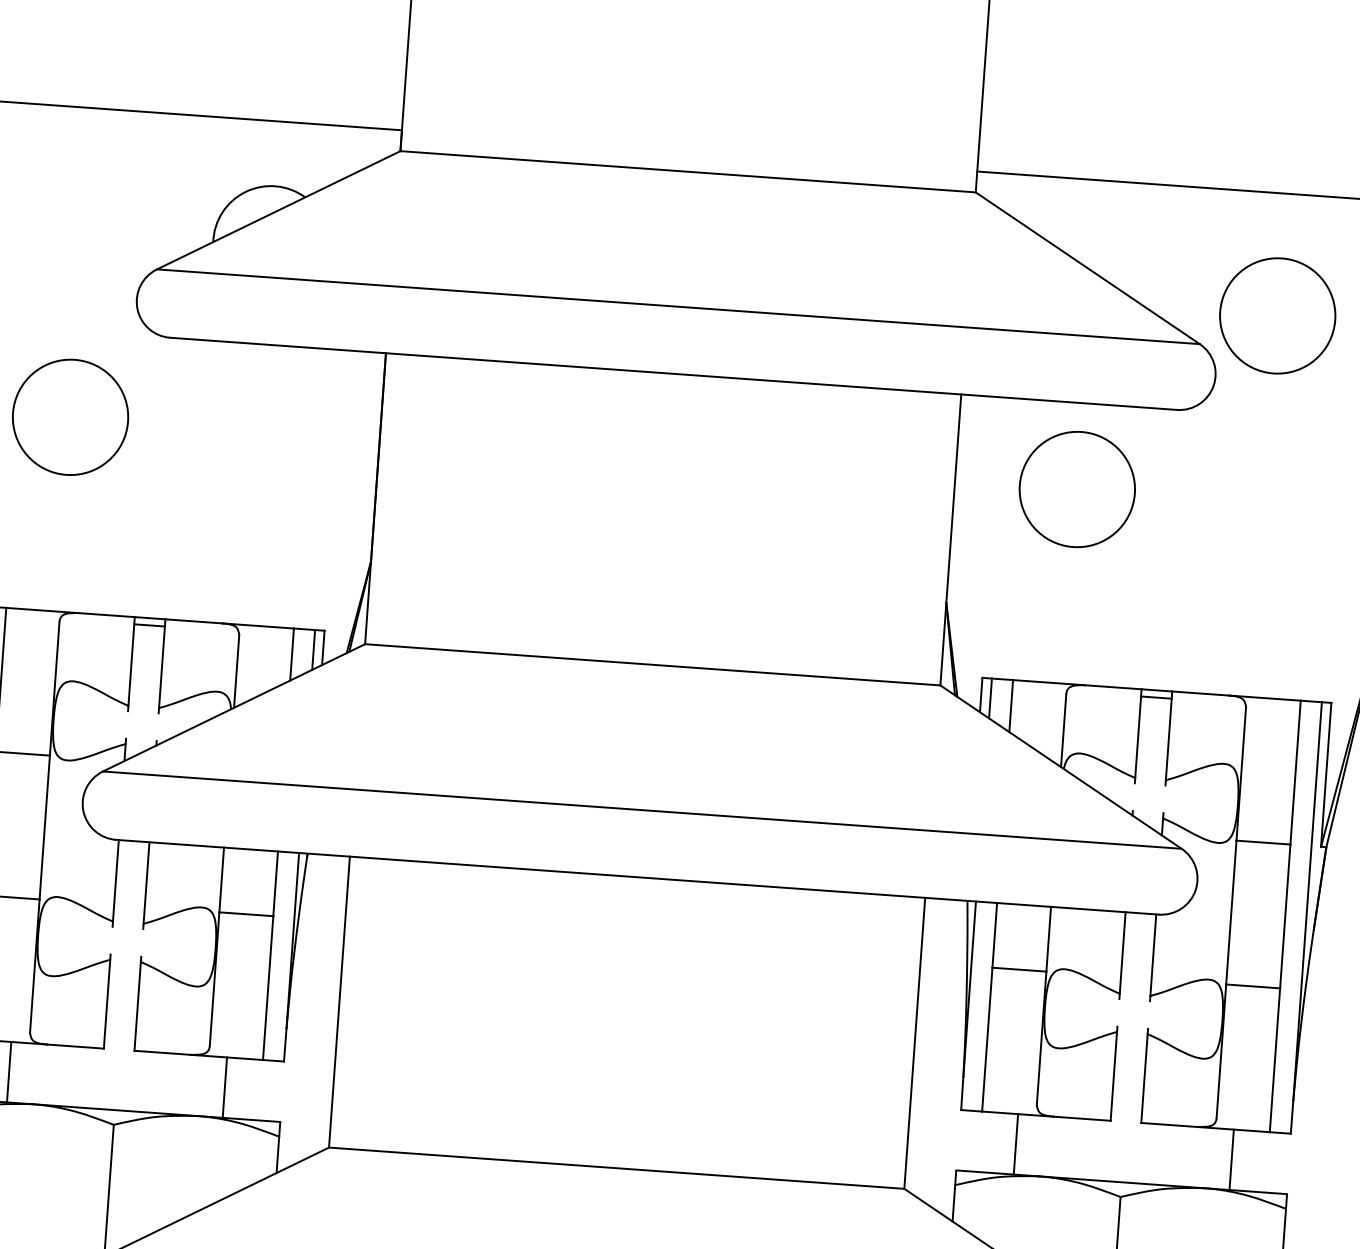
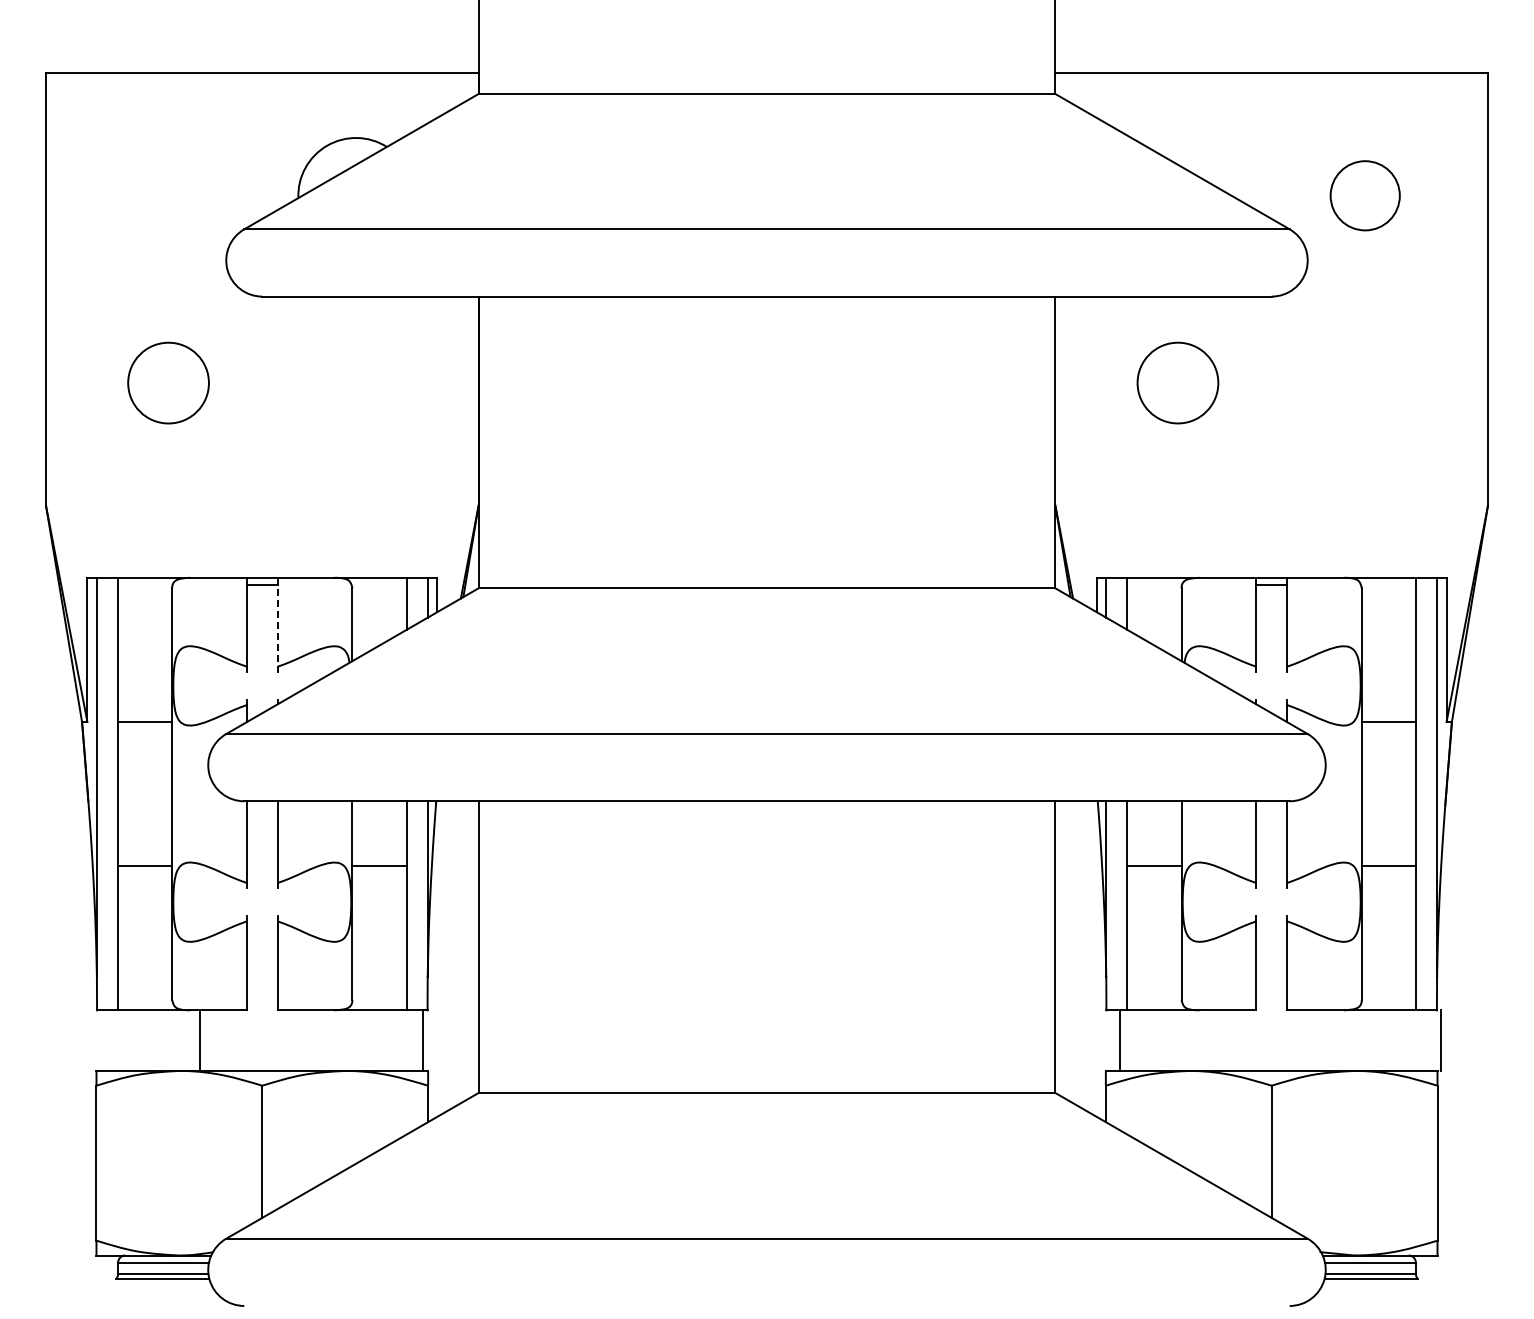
circle: (1276, 315) -> (1364, 195), size x0.6
circle: (70, 416) -> (168, 382), size x0.7
circle: (1076, 488) -> (1177, 382), size x0.7
line: (162, 663) -> (277, 622), solid -> dashed
line: (9, 1072) -> (200, 1040), moved
line: (224, 1087) -> (423, 1040), moved
line: (1015, 1144) -> (1119, 1040), moved
line: (1231, 1159) -> (1440, 1040), moved

